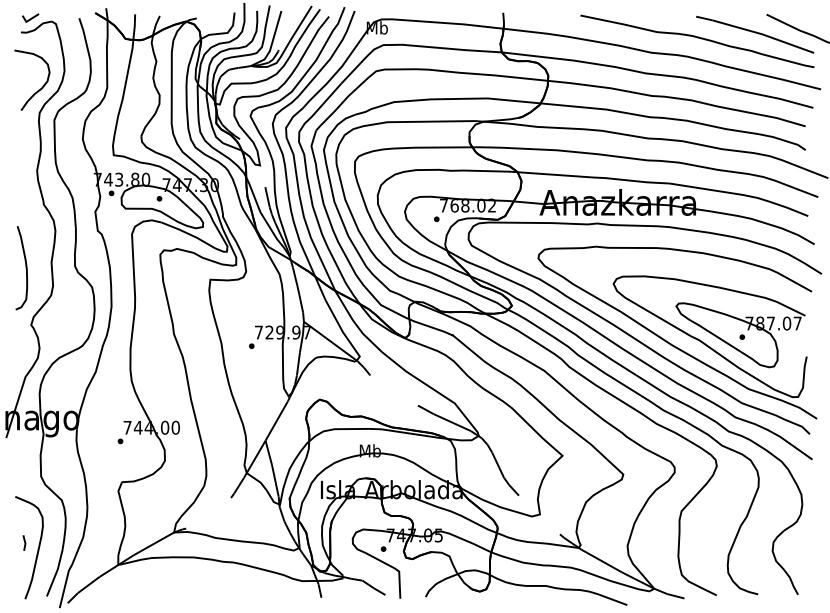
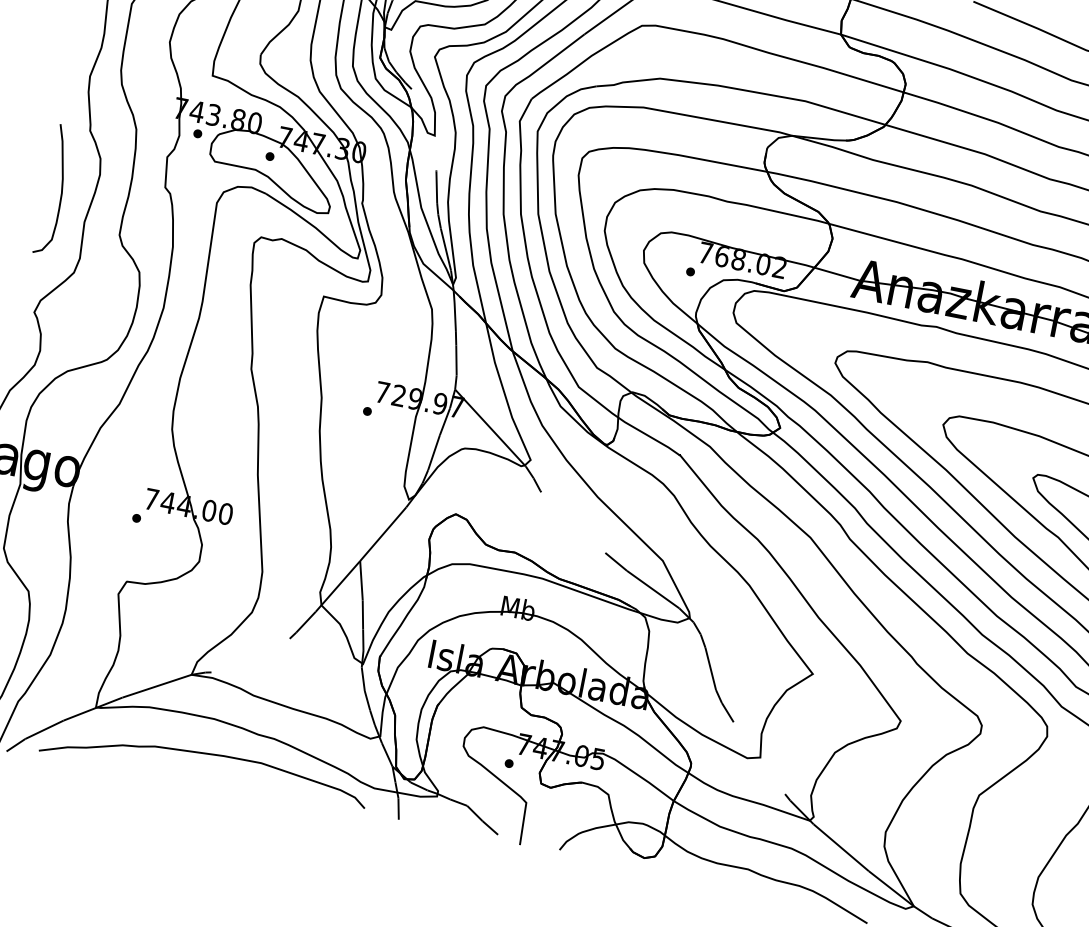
curve: (25, 268) -> (60, 191), moved
curve: (190, 581) -> (202, 755), added

